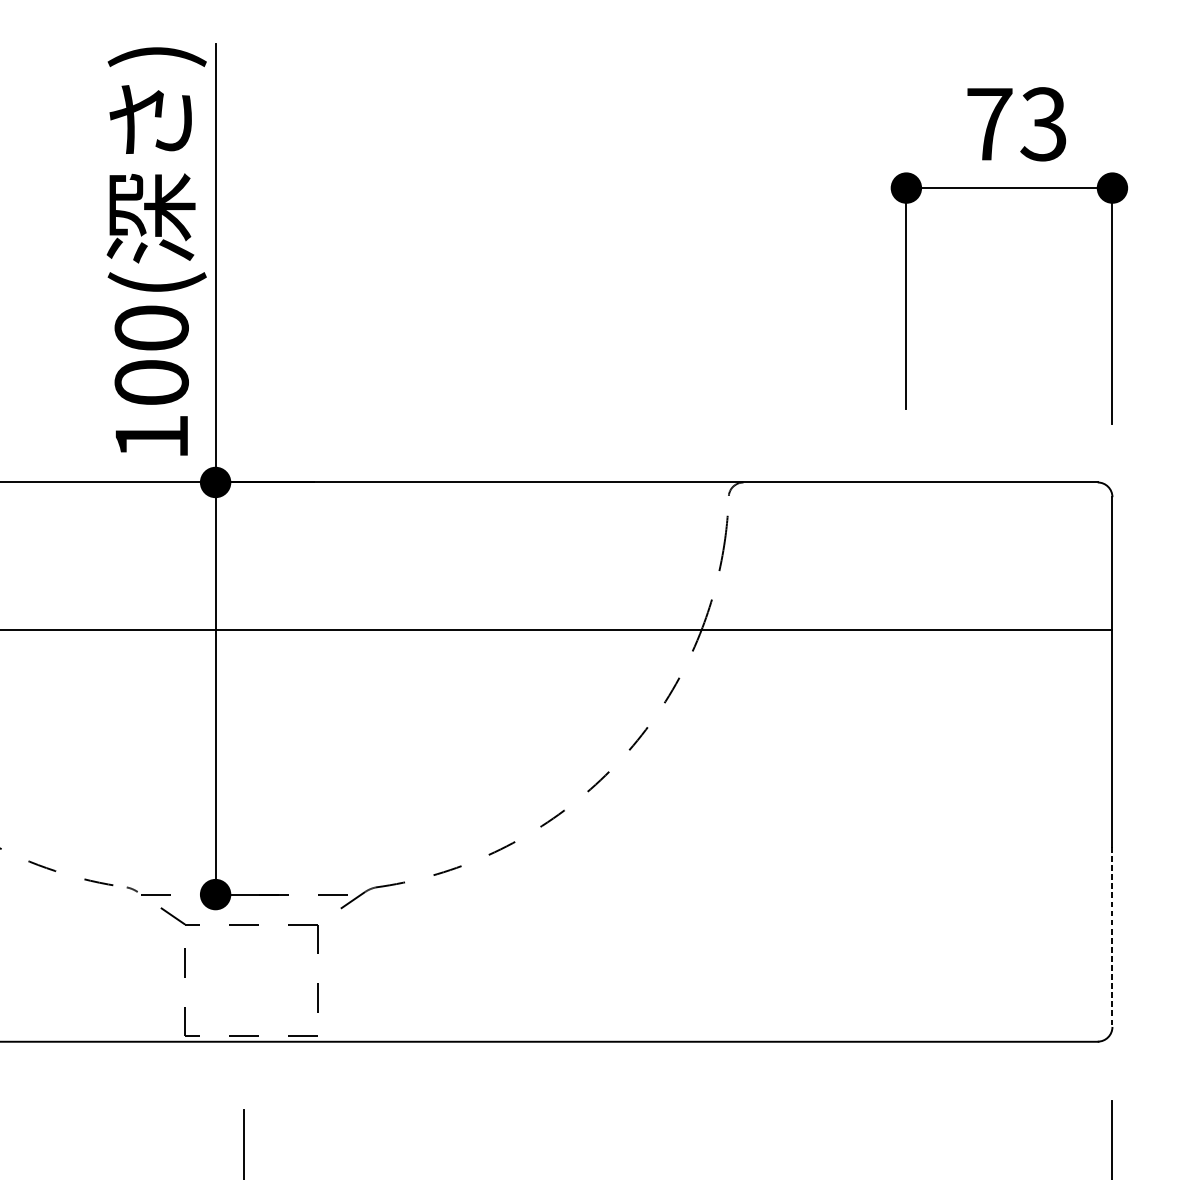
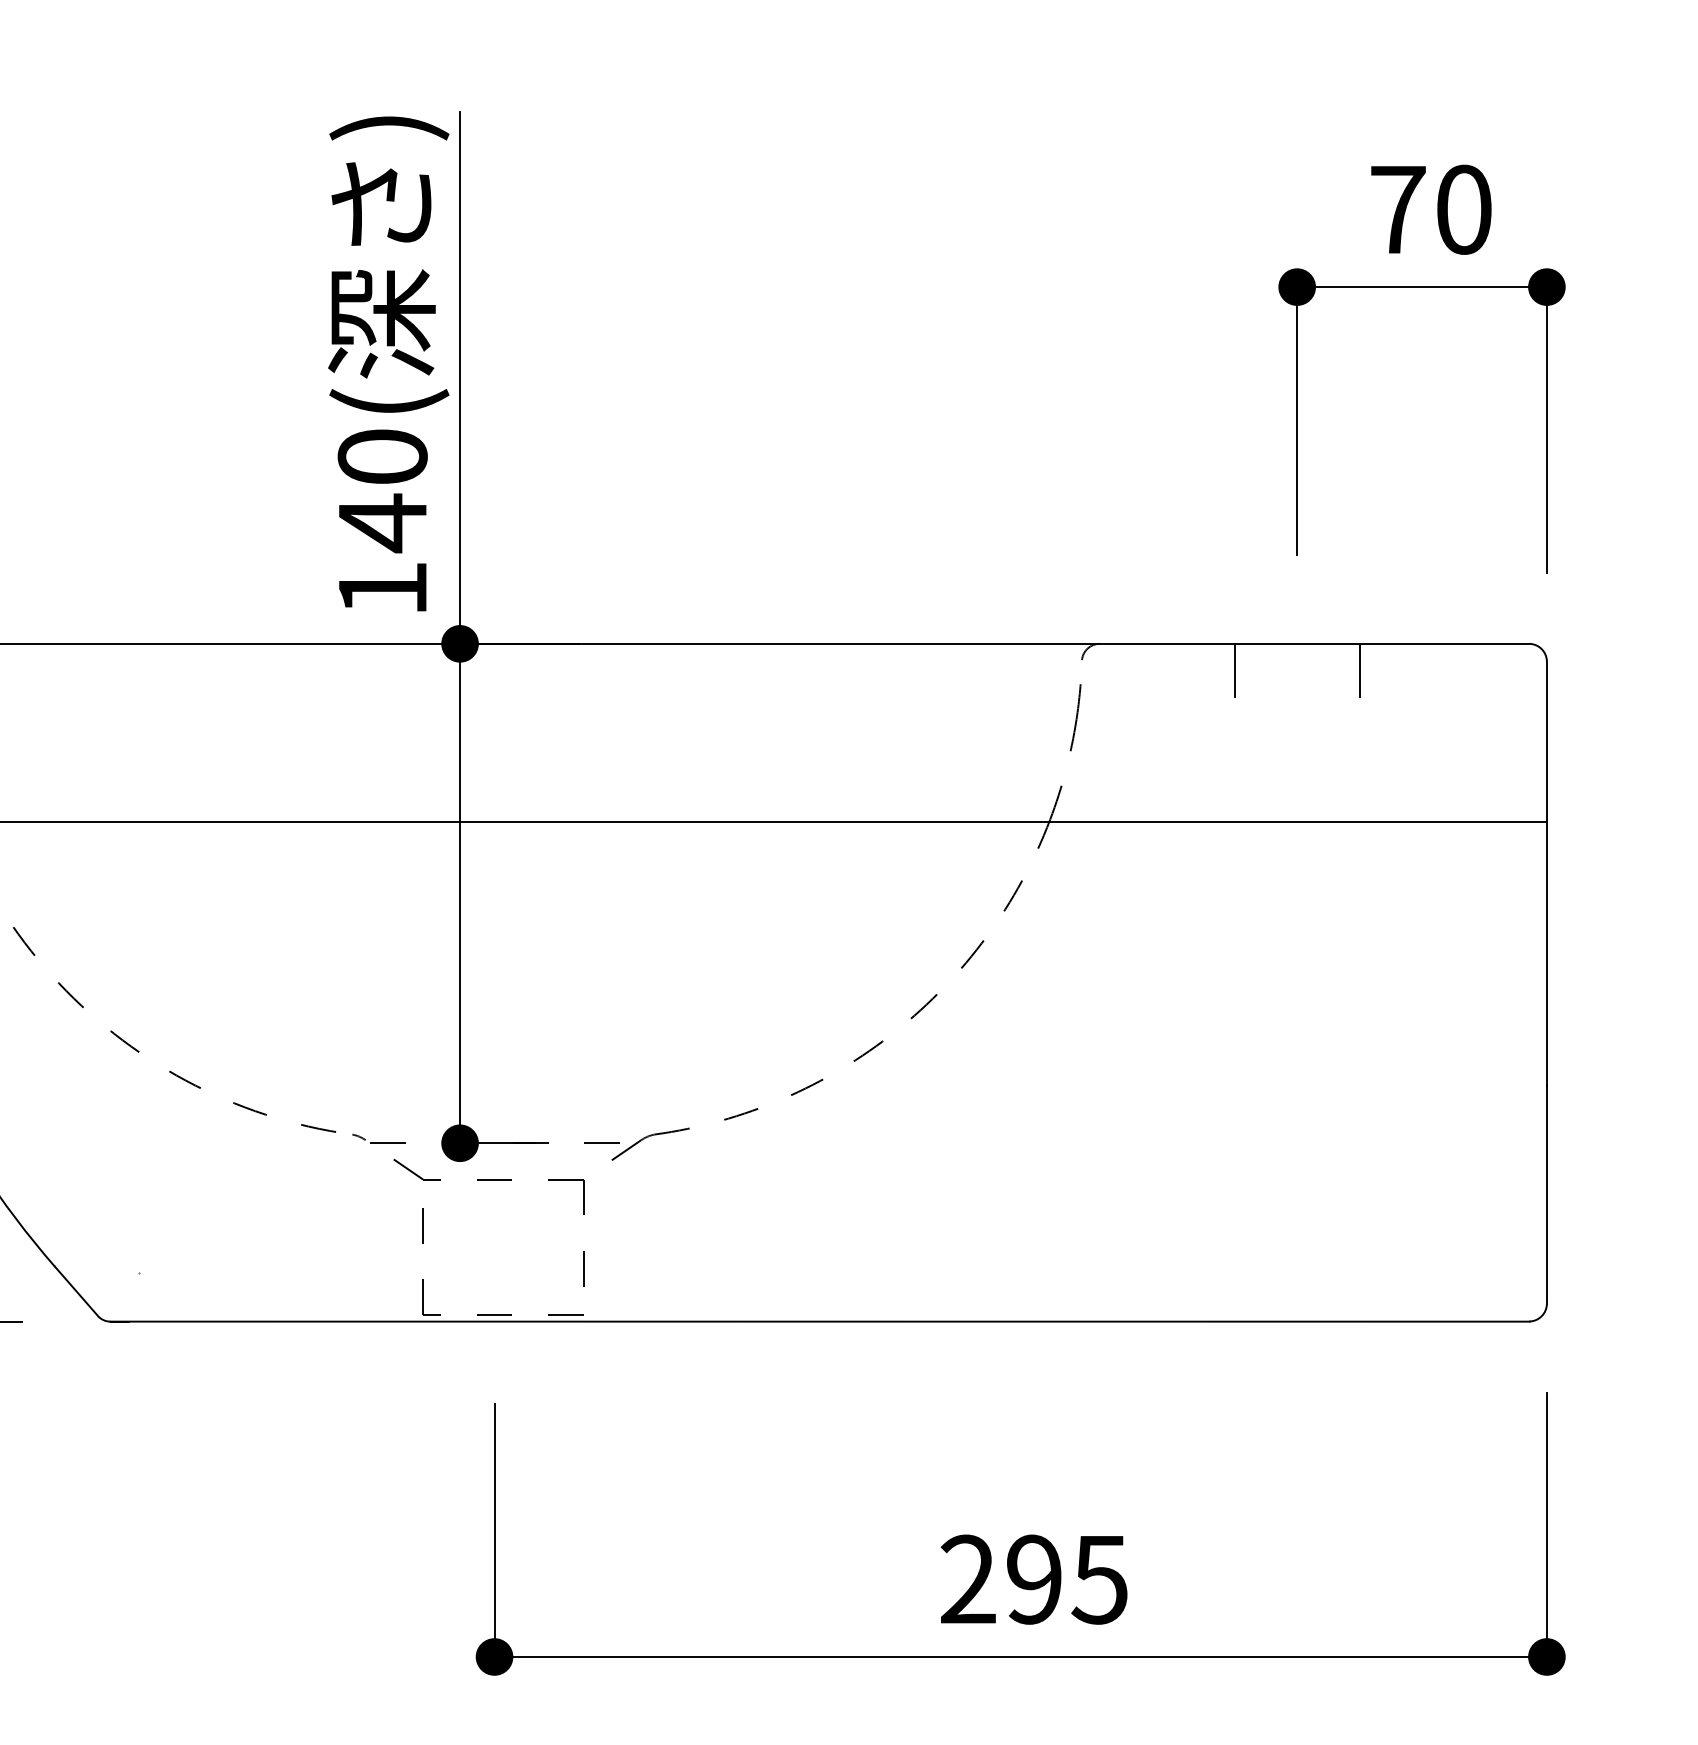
text: (1043, 124) -> (1463, 209), 73 -> 70
text: (151, 383) -> (382, 523), 100( -> 140(
line: (854, 504) -> (1234, 670), added
line: (957, 504) -> (1359, 670), added
line: (1112, 936) -> (1546, 1194), dashed -> solid

